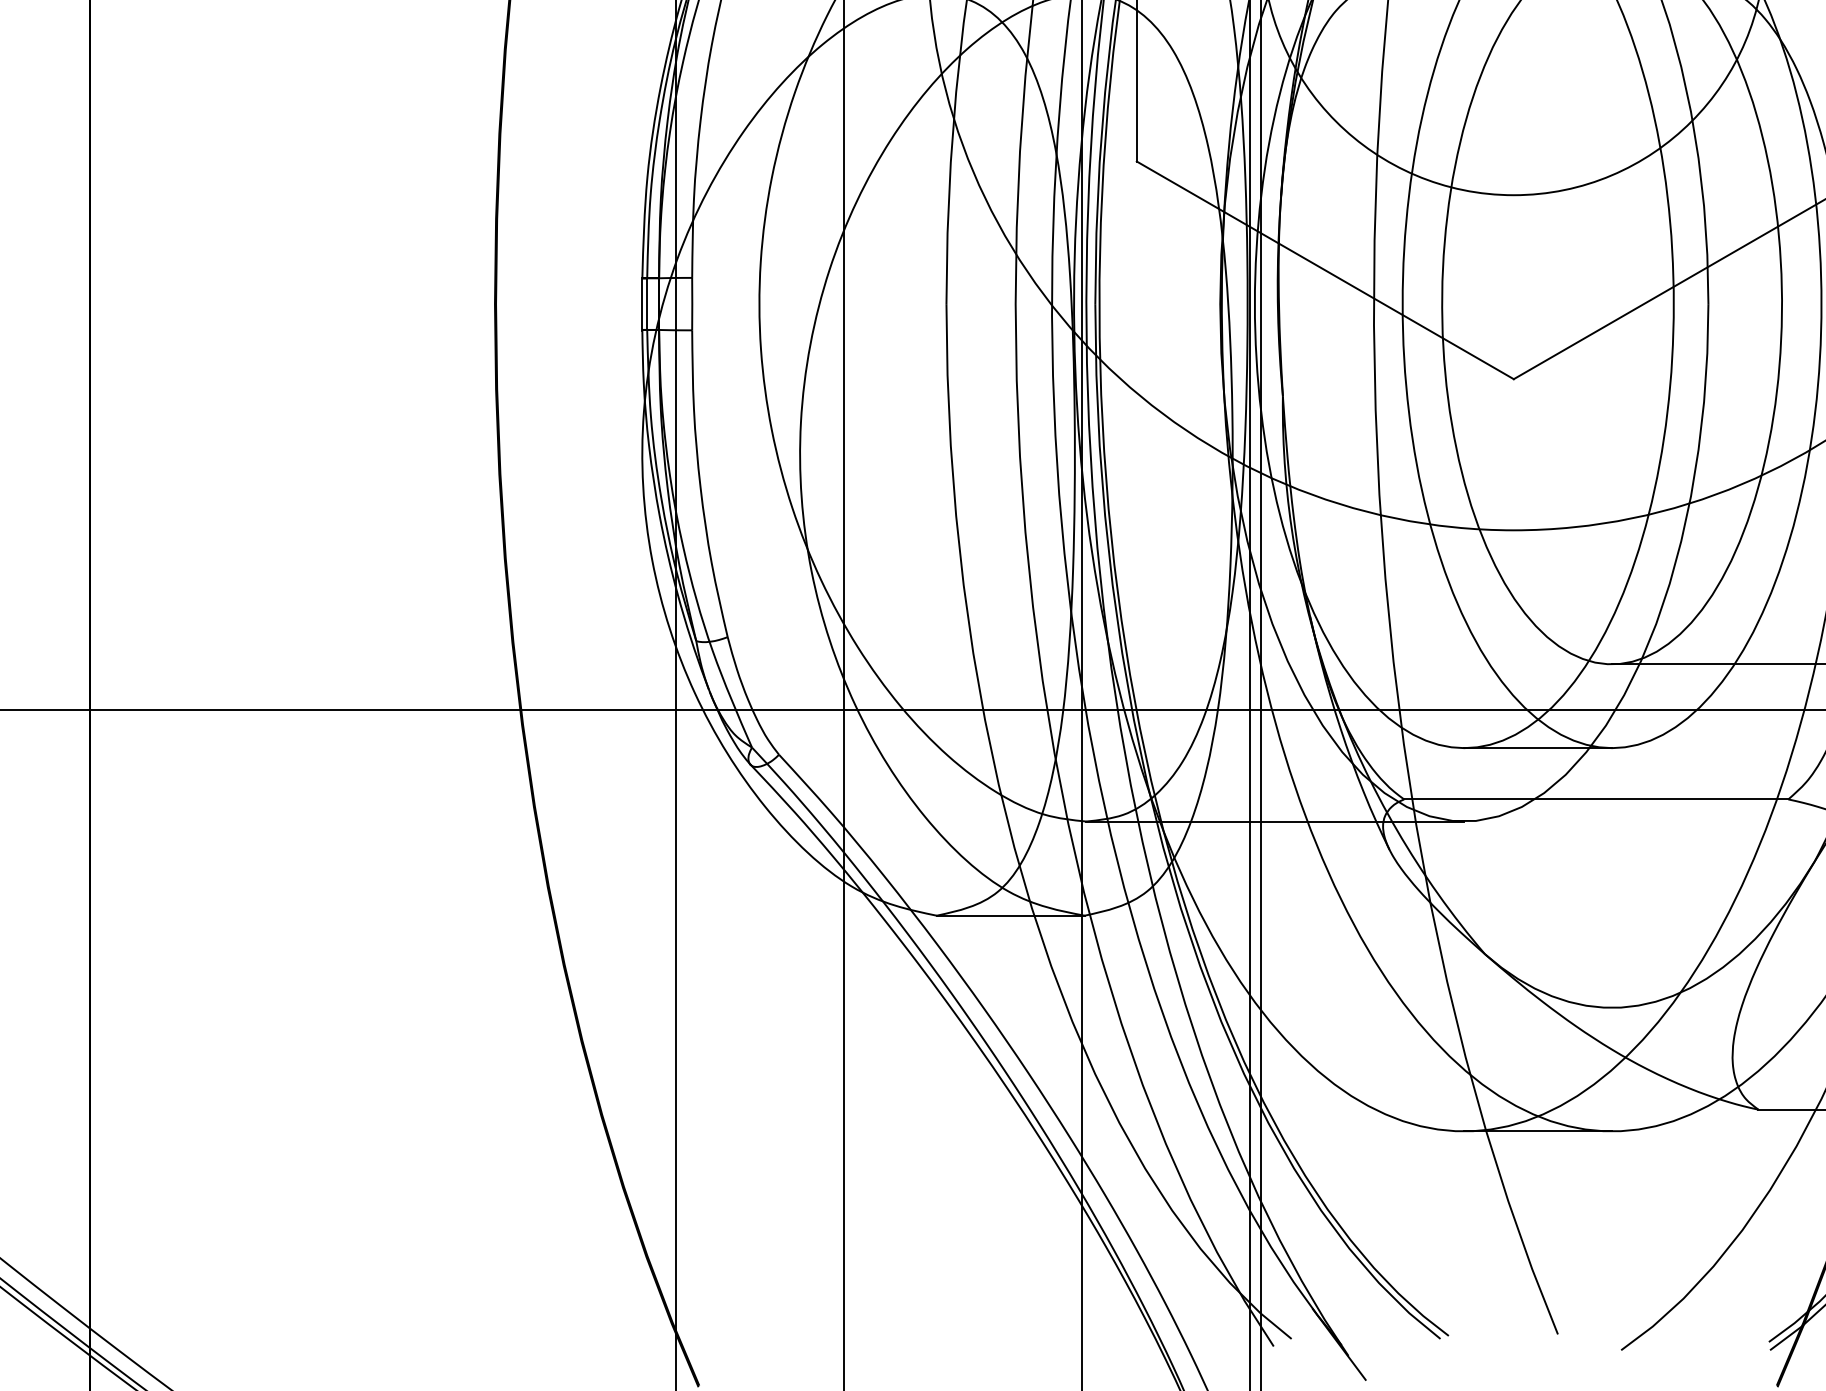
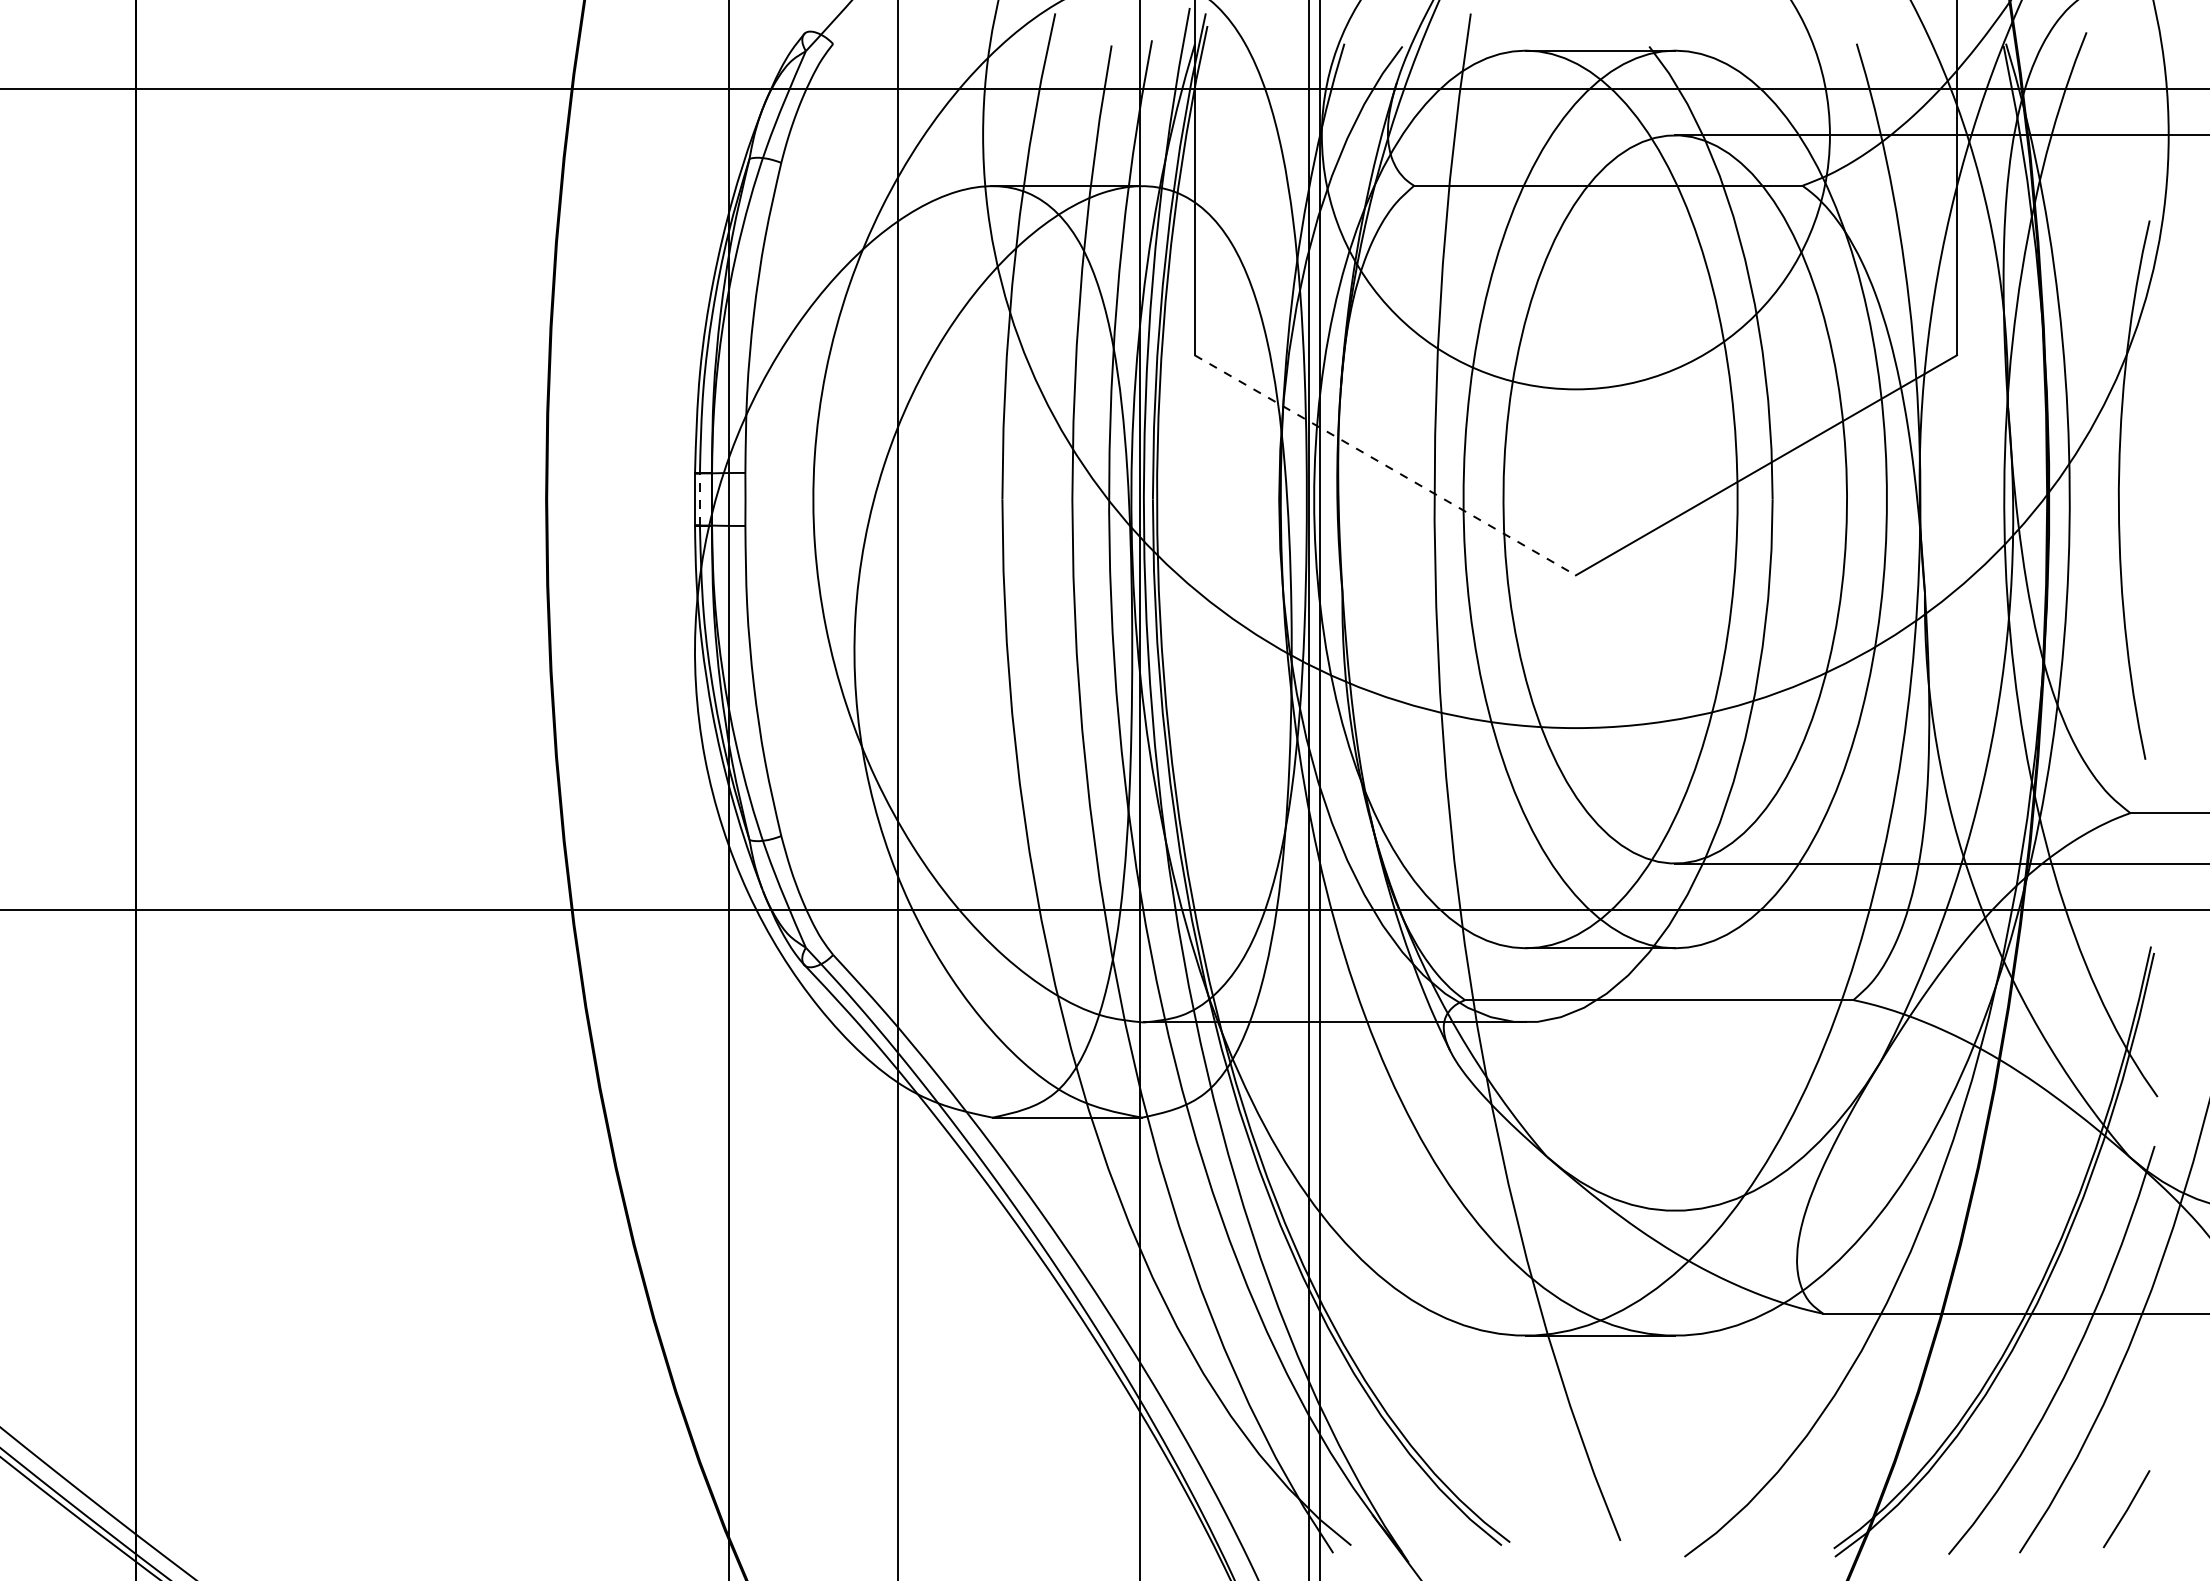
line: (1325, 270) -> (1385, 465), solid -> dashed
line: (646, 303) -> (699, 498), solid -> dashed

